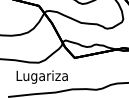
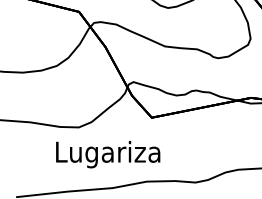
text: (41, 76) -> (106, 153), moved

